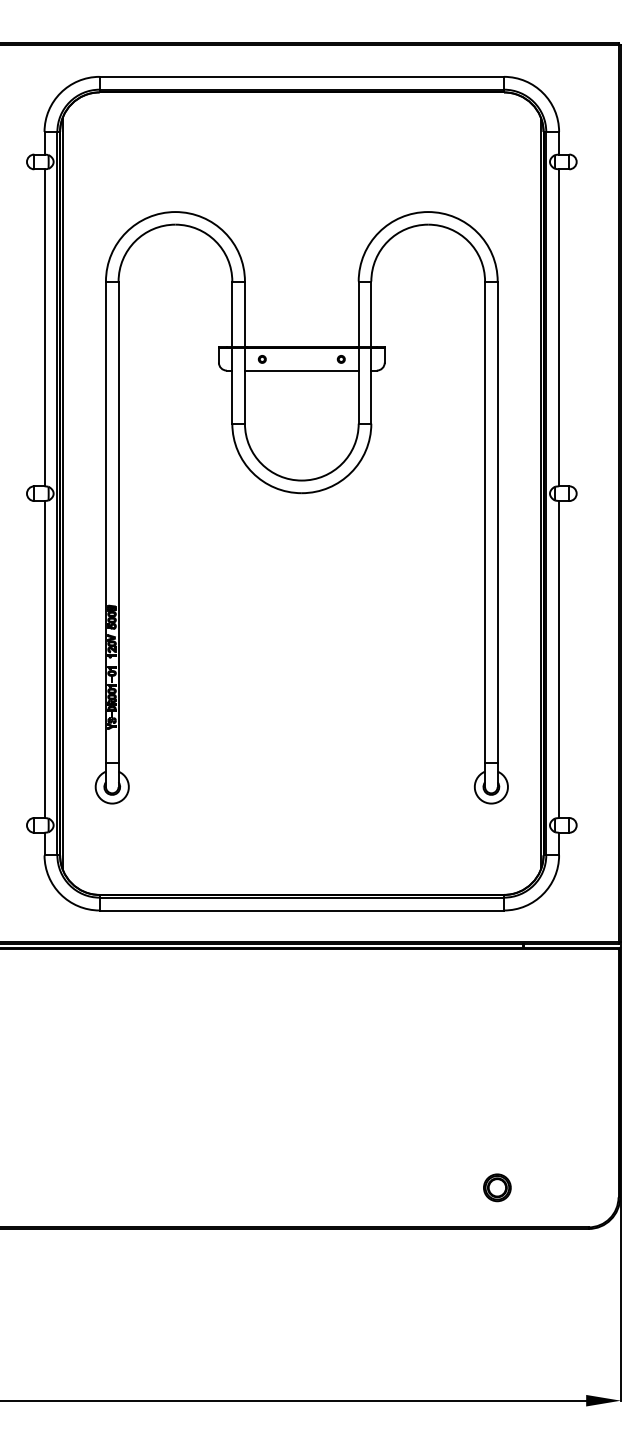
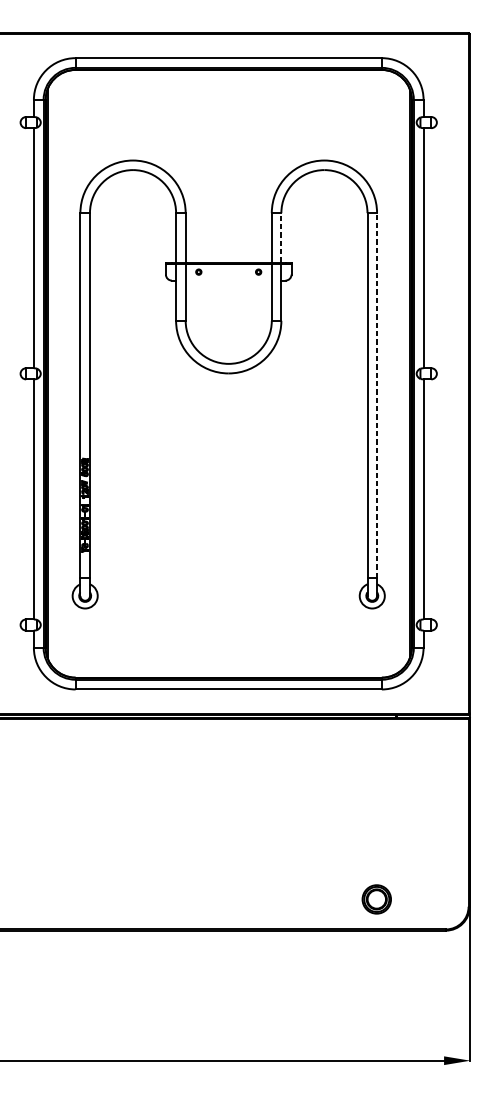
line: (371, 314) -> (281, 238), solid -> dashed
line: (301, 370) -> (228, 280), removed
line: (497, 522) -> (376, 395), solid -> dashed
part: (497, 1187) -> (376, 899), size x1.4

